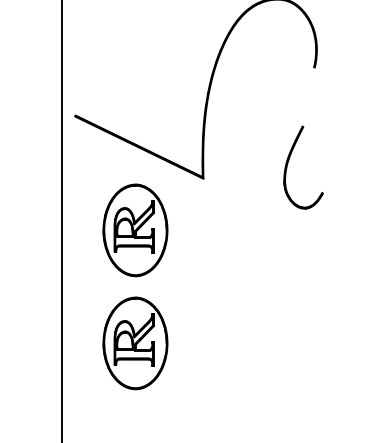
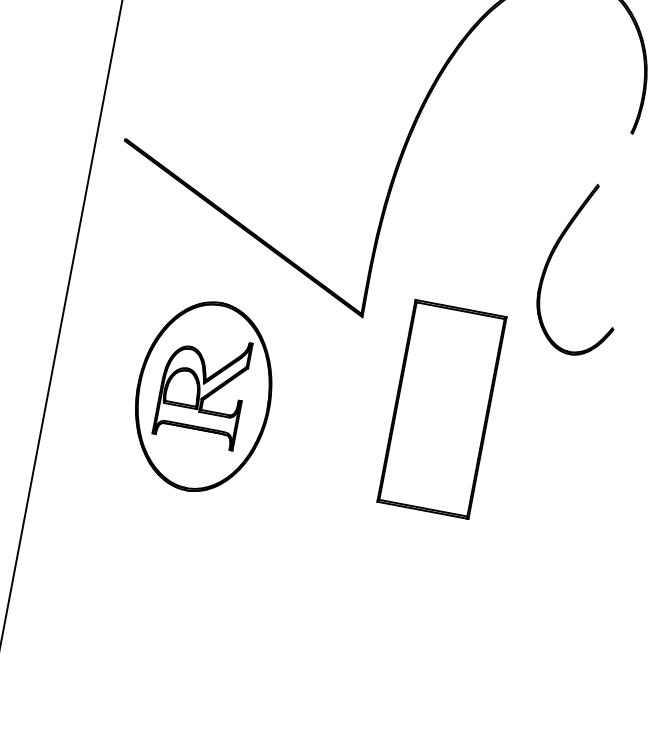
part: (288, 163) -> (554, 255), moved
part: (249, 215) -> (442, 410), added
part: (135, 343) -> (160, 627), removed

